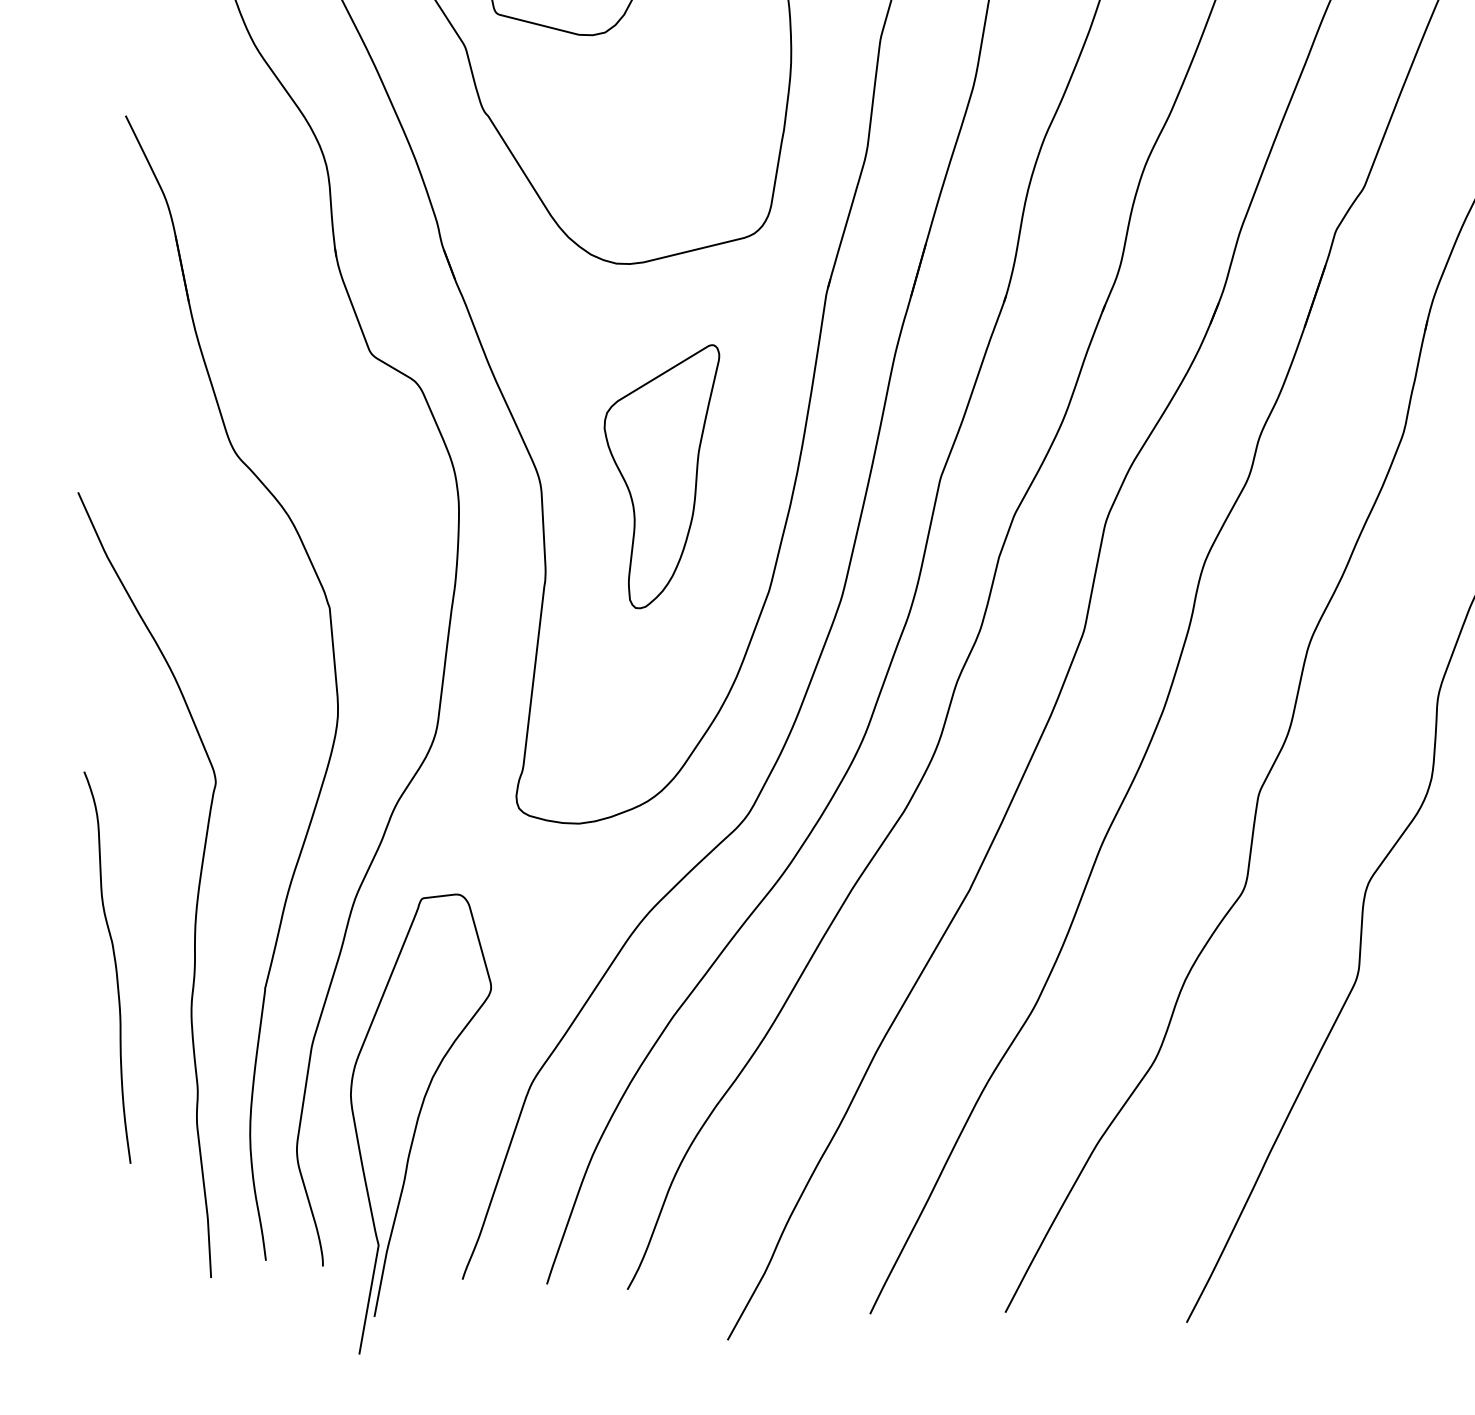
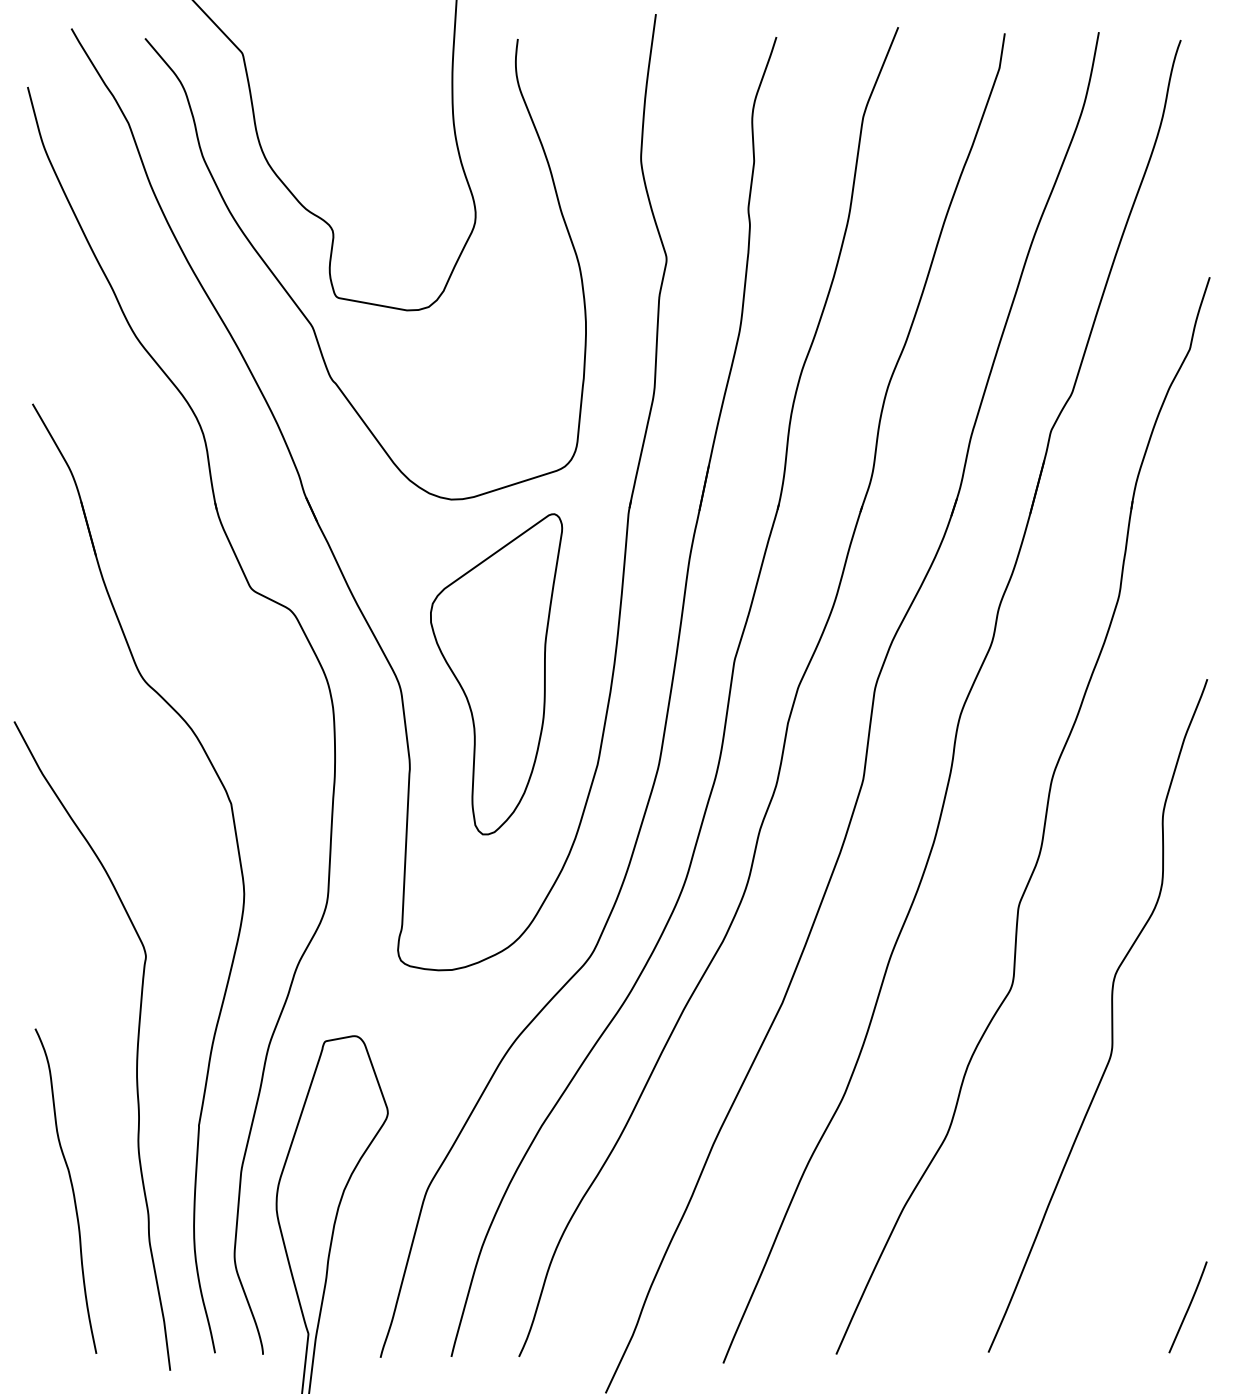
part: (656, 475) -> (496, 674), size x1.43
curve: (114, 964) -> (71, 1188), moved
curve: (1428, 1285) -> (1188, 1307), added

